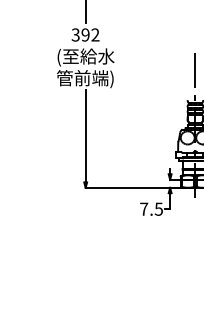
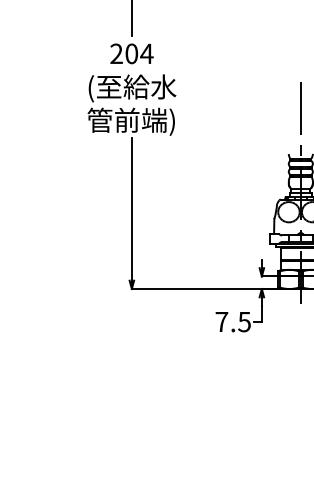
text: (85, 34) -> (131, 53), 392 -> 204

